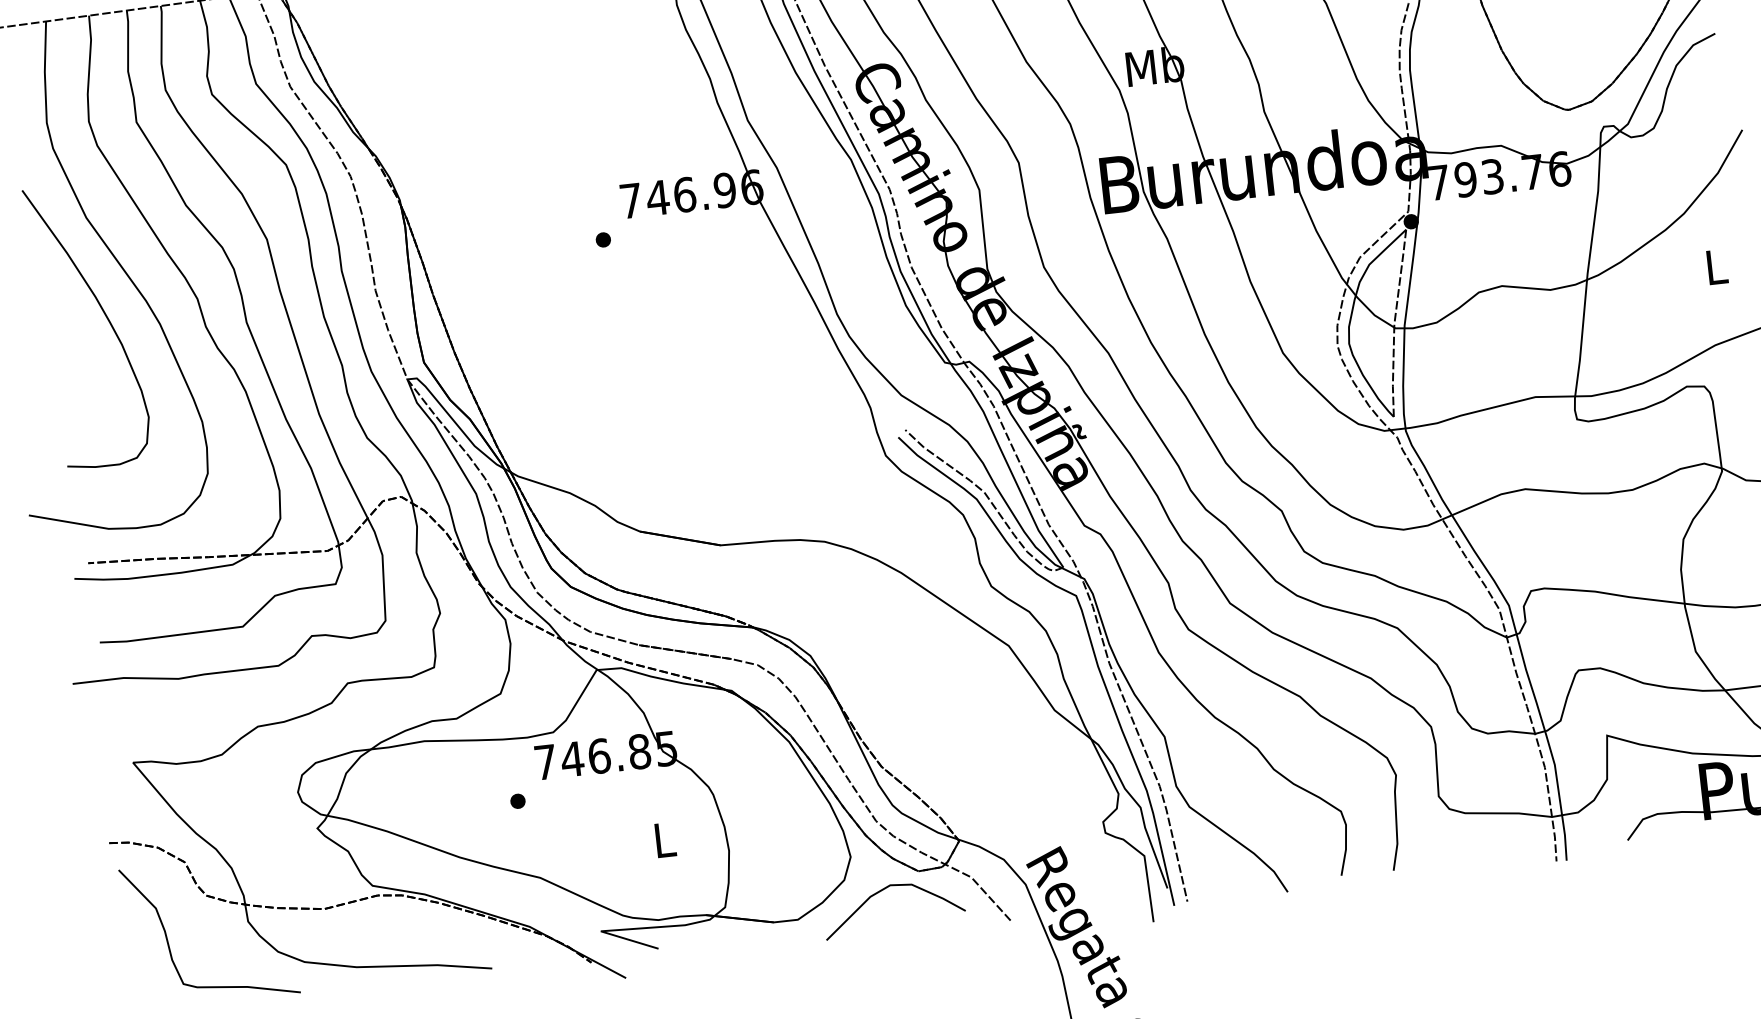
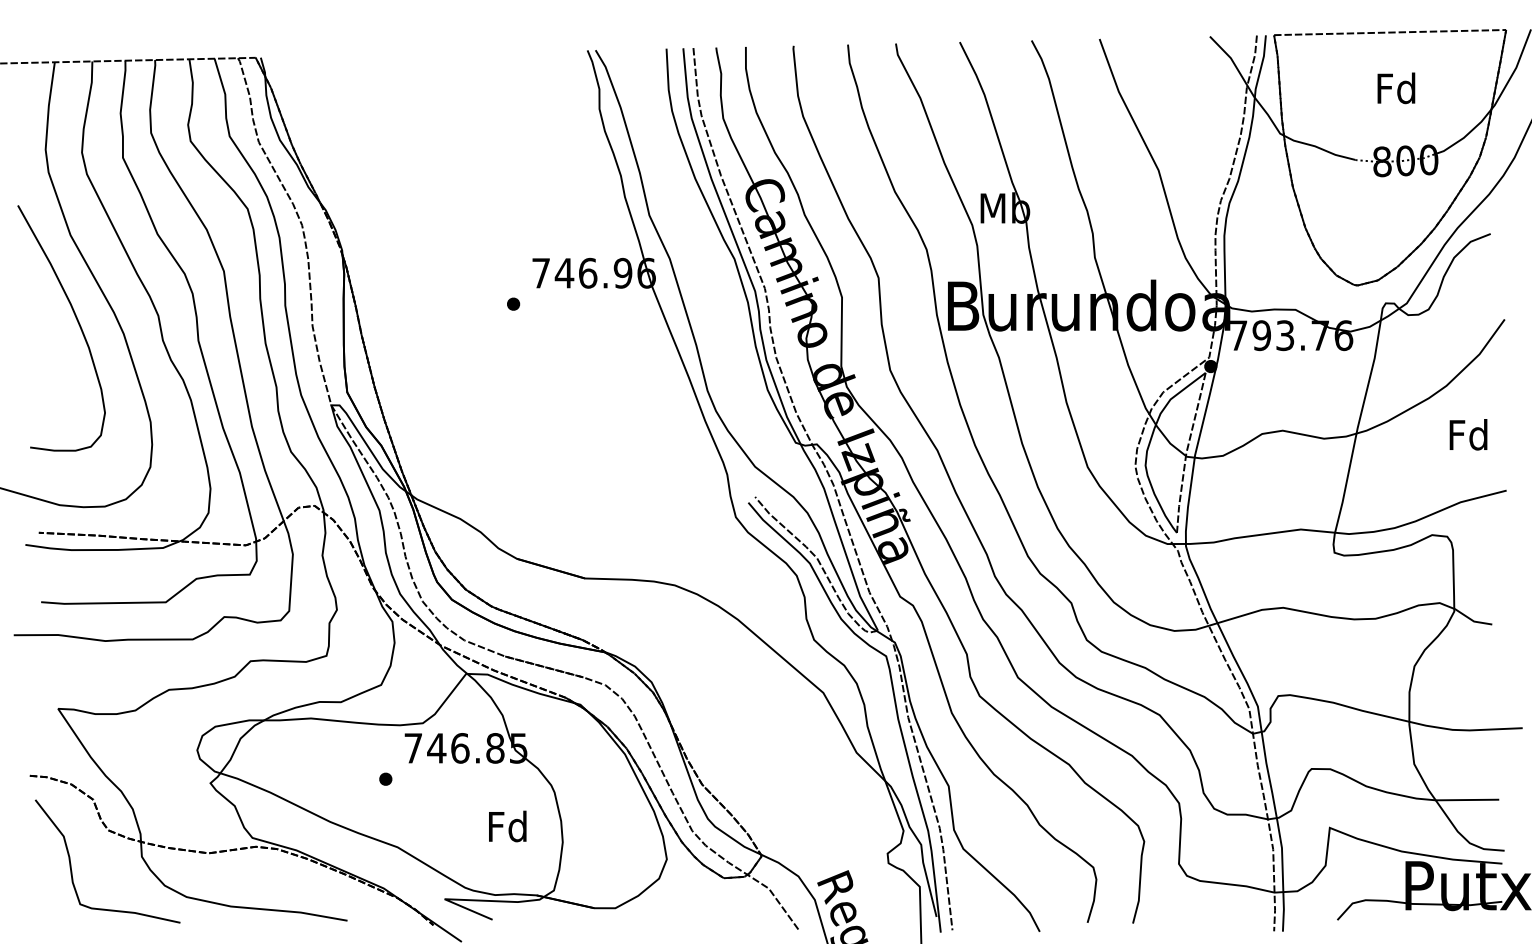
text: (1715, 266) -> (1468, 434), L -> Fd
text: (663, 839) -> (507, 826), L -> Fd
curve: (886, 889) -> (694, 890), removed

